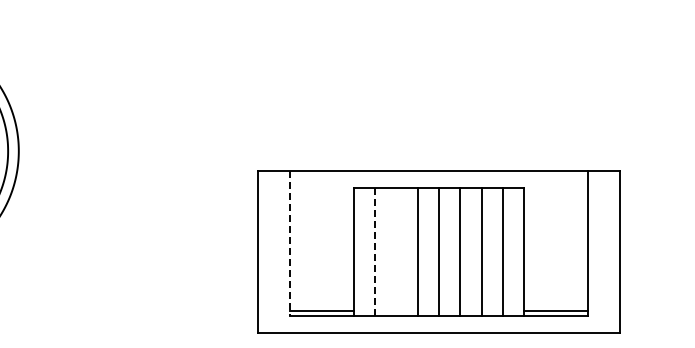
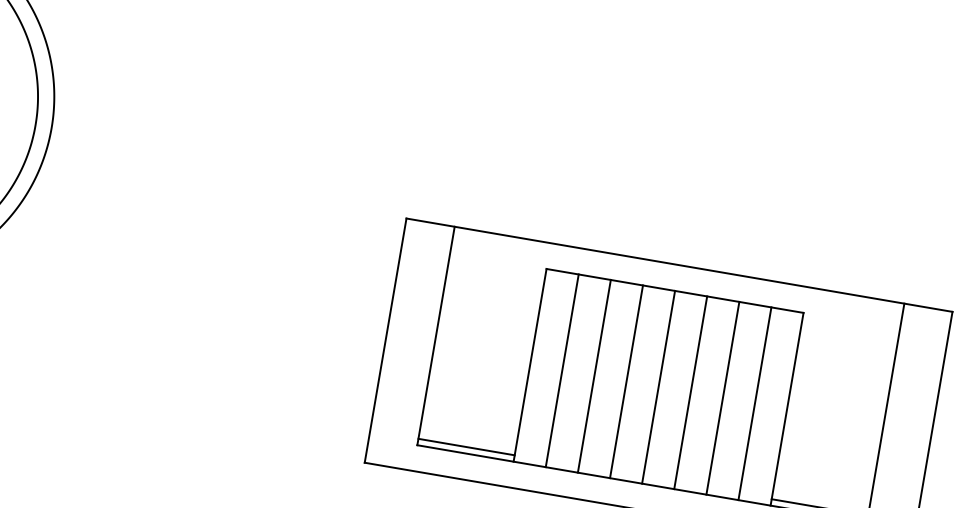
line: (289, 243) -> (435, 336), dashed -> solid
line: (374, 251) -> (561, 370), dashed -> solid
line: (396, 251) -> (594, 376), added

